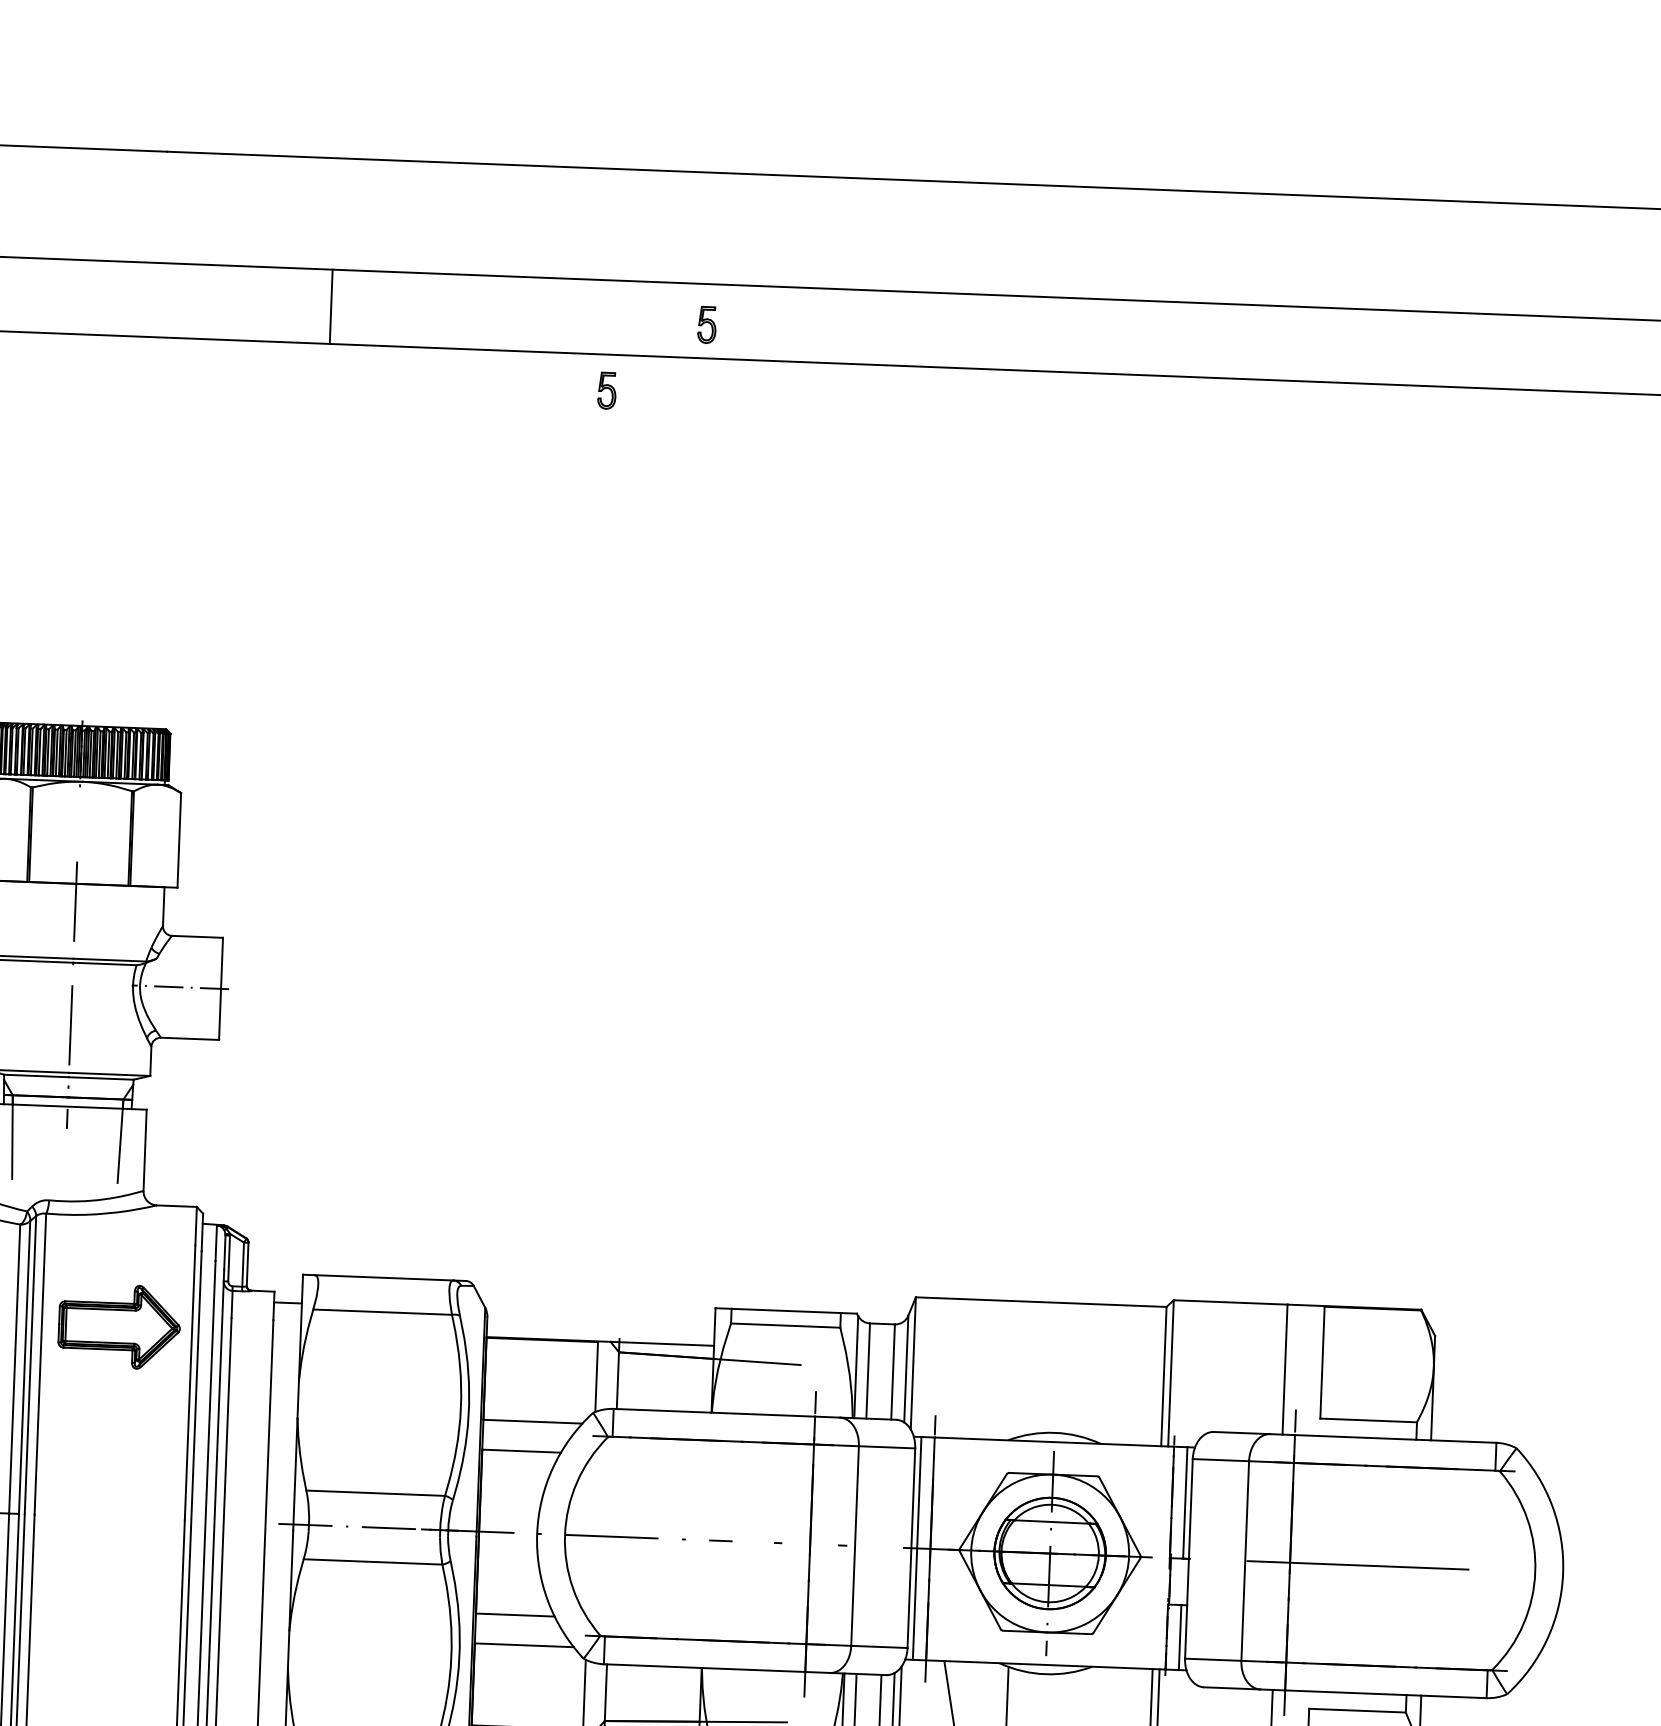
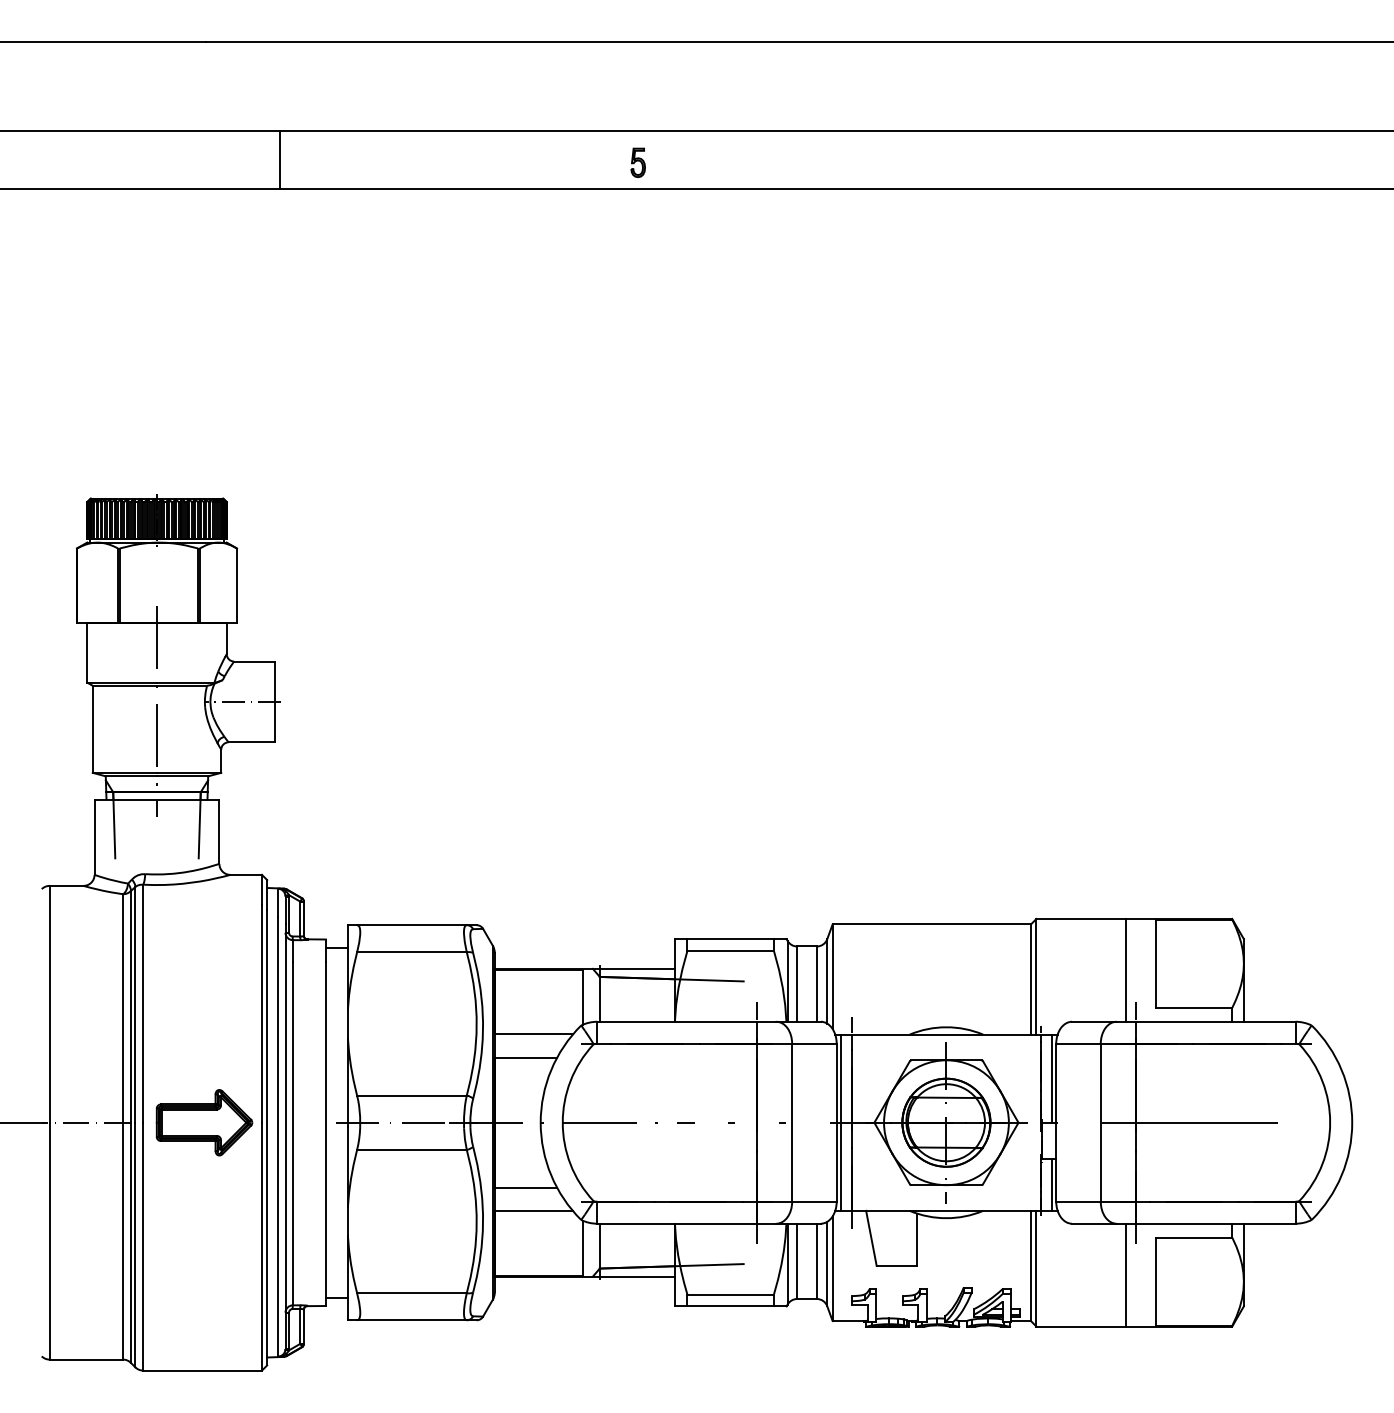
line: (330, 306) -> (279, 159), moved
part: (606, 390) -> (560, 217), removed
part: (119, 1326) -> (204, 1122), moved

